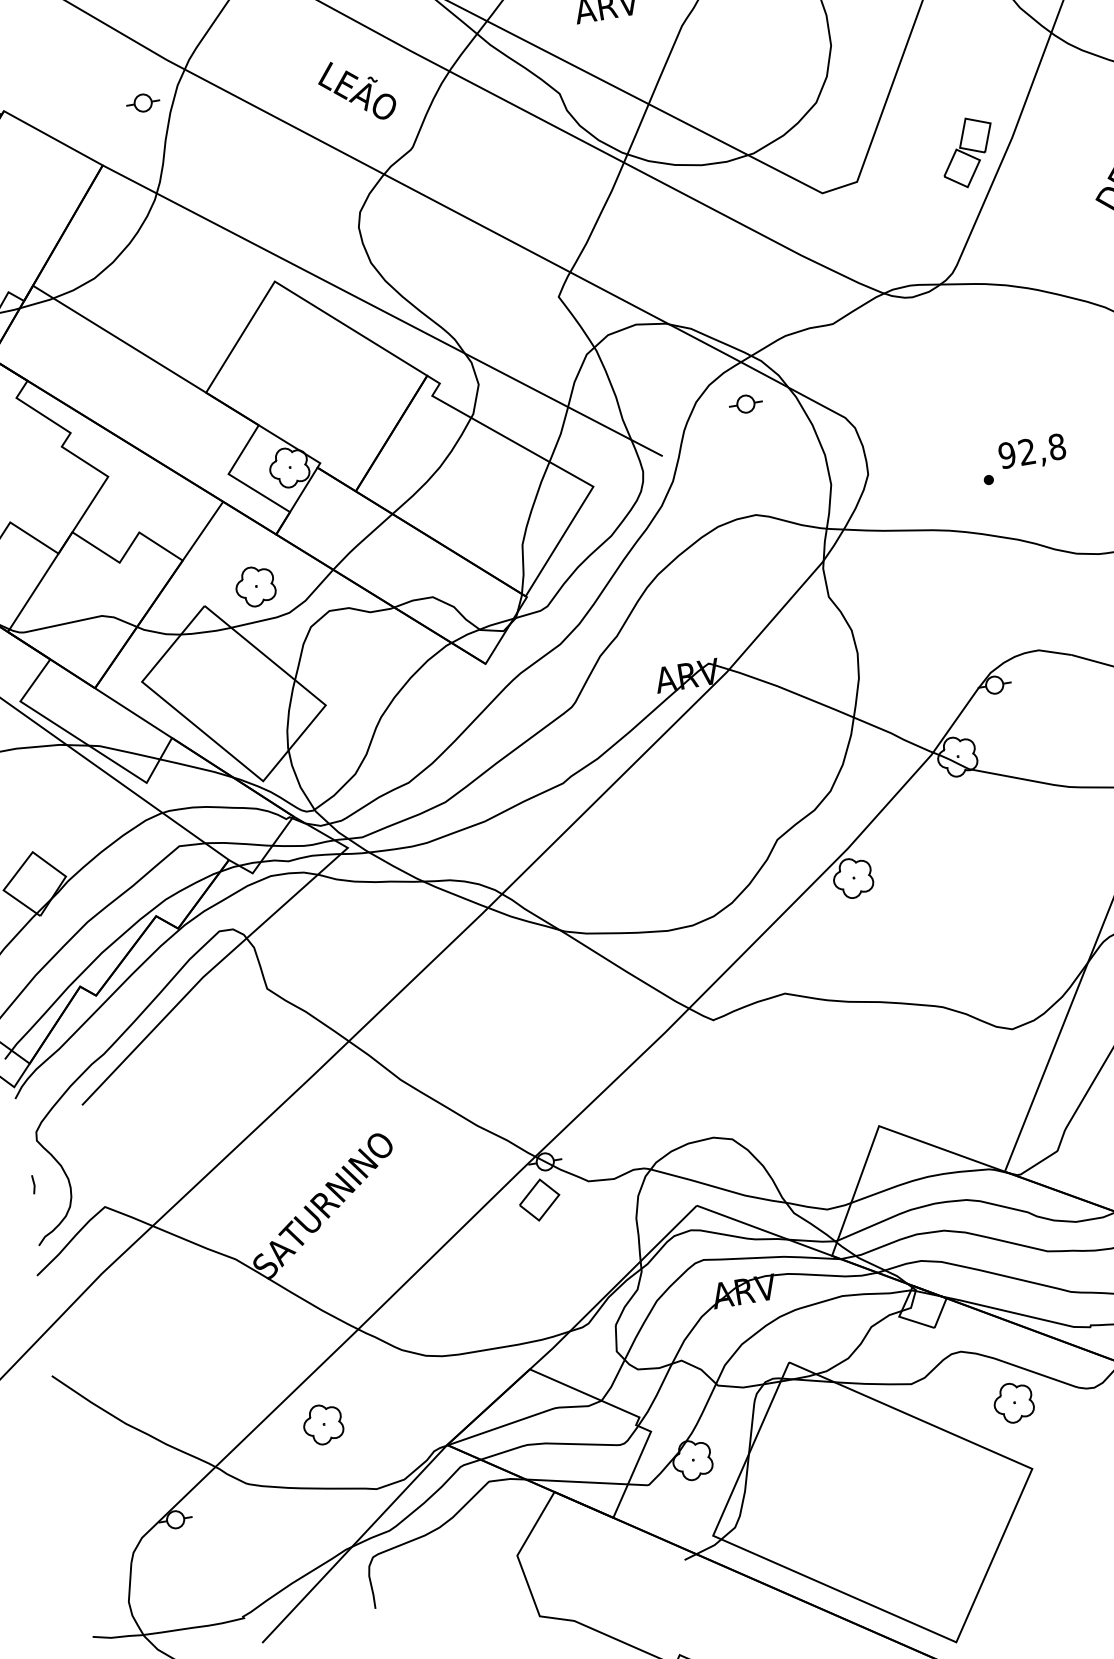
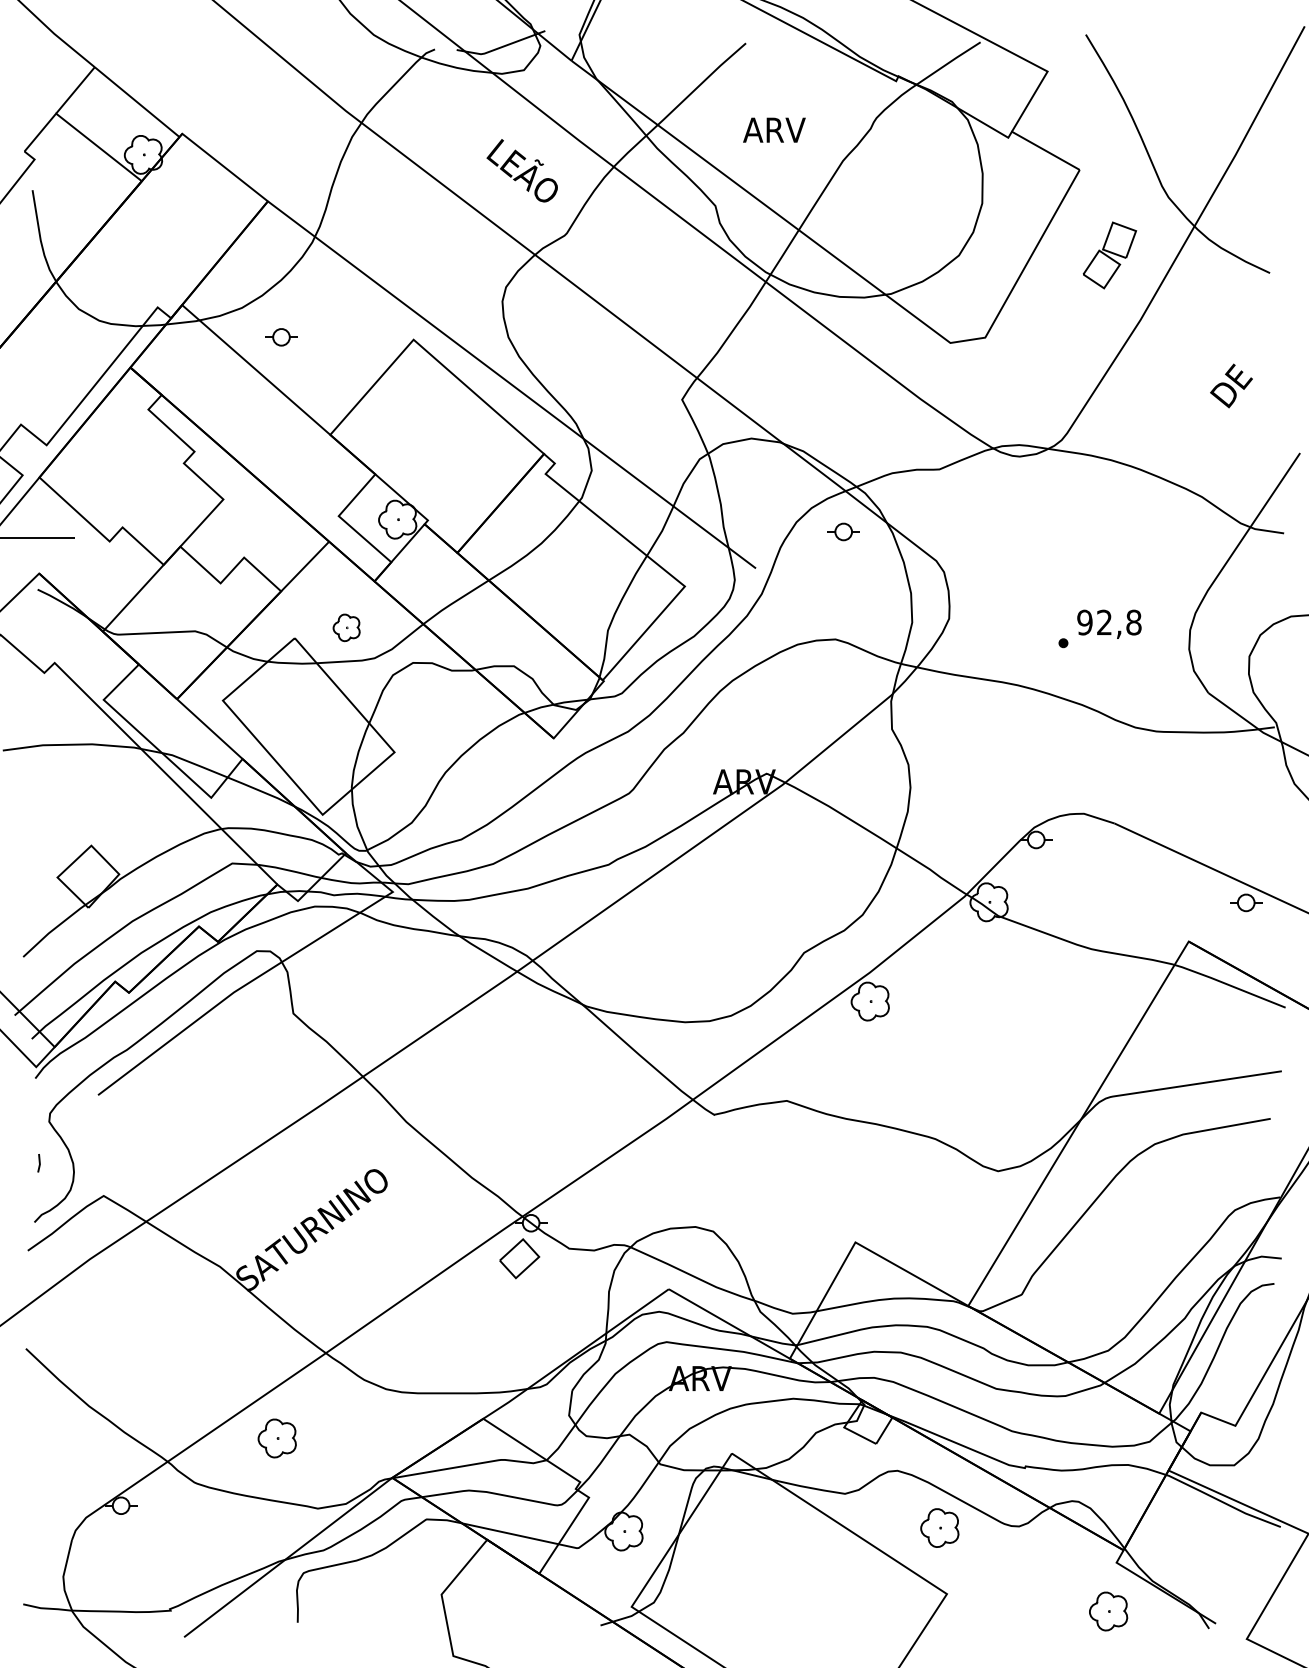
part: (143, 103) -> (281, 337), moved
part: (967, 152) -> (1109, 255), moved
part: (255, 586) -> (346, 627), size x0.7

